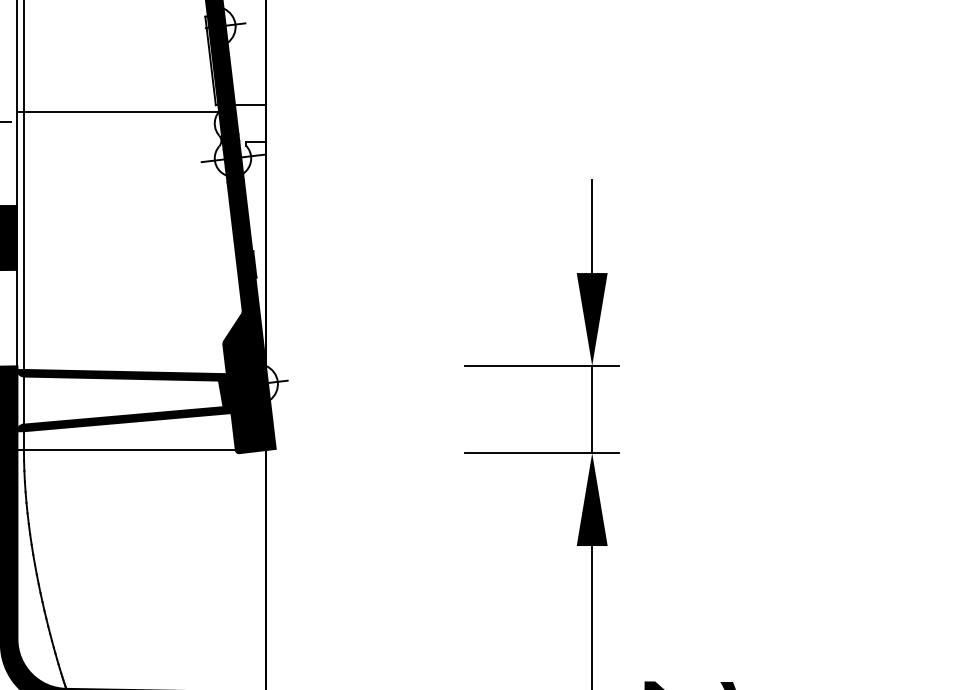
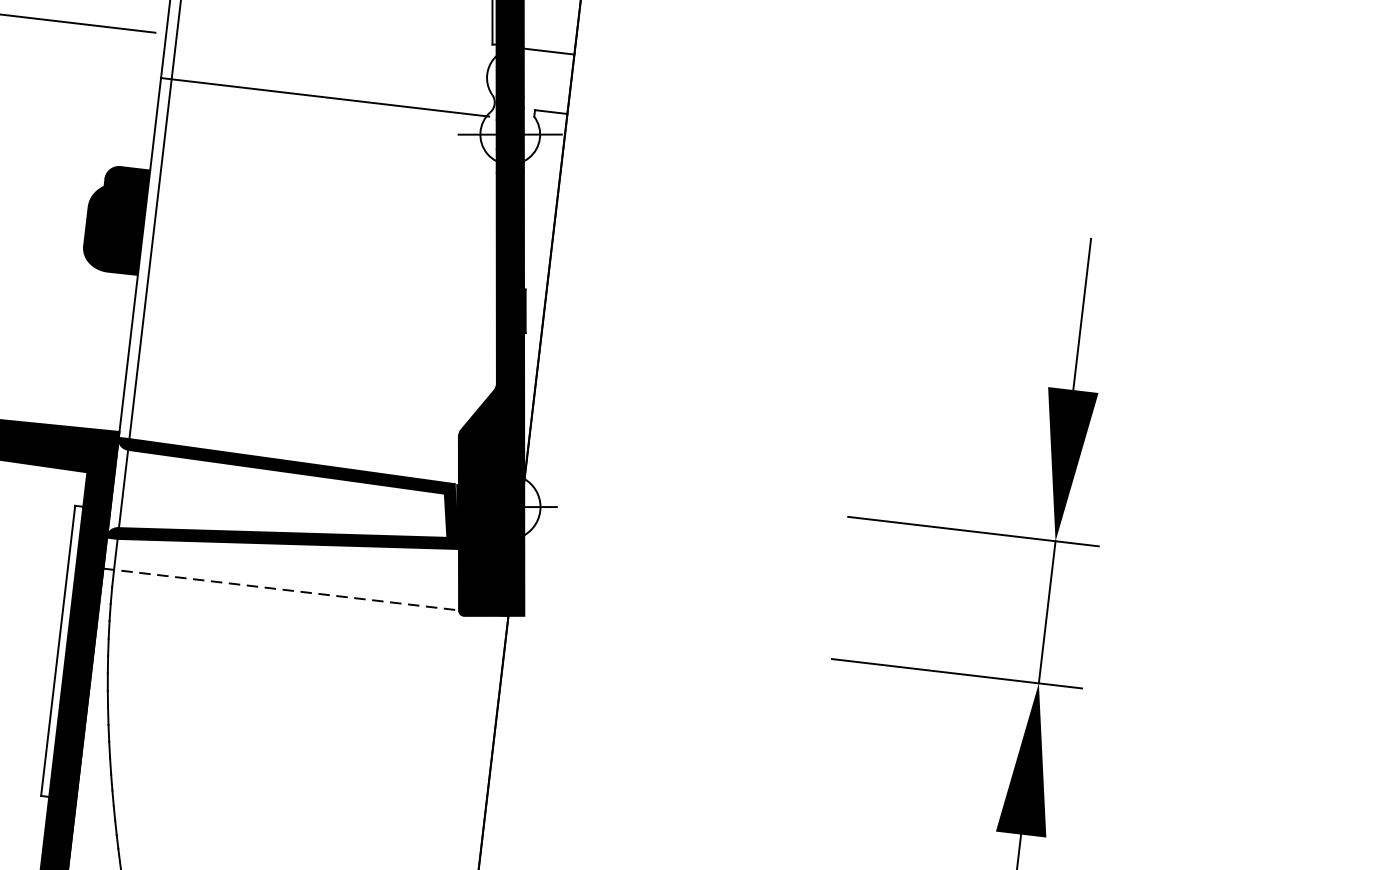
line: (117, 112) -> (323, 97), moved
line: (142, 450) -> (307, 592), solid -> dashed

